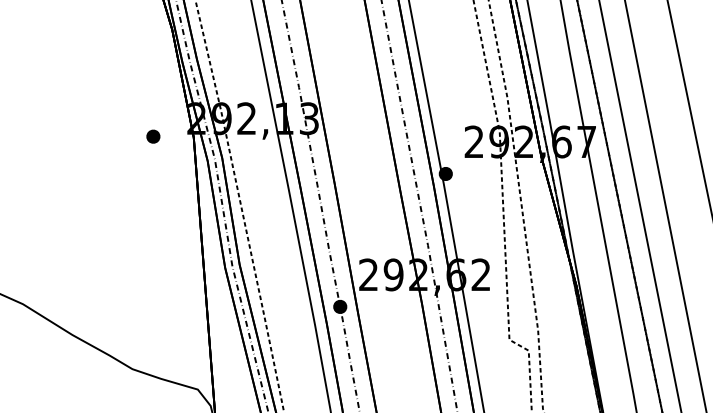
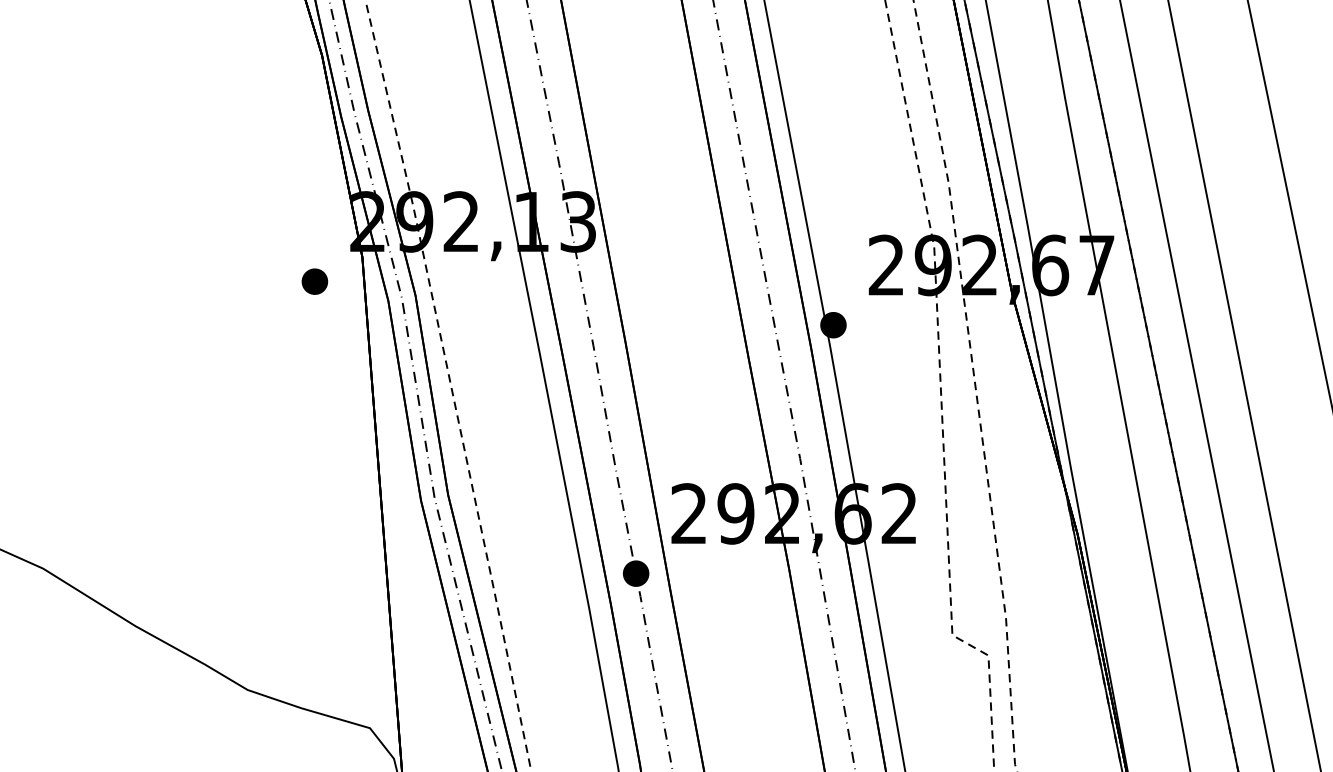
part: (153, 136) -> (315, 281), moved

